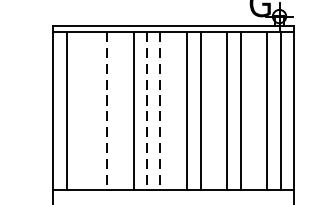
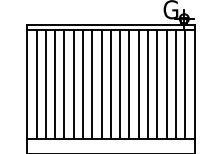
line: (79, 111) -> (45, 84), added
line: (93, 111) -> (55, 84), added
line: (106, 111) -> (64, 84), dashed -> solid
line: (119, 111) -> (73, 84), added
line: (147, 111) -> (92, 84), dashed -> solid
line: (160, 111) -> (101, 84), dashed -> solid
line: (173, 111) -> (110, 84), added
line: (213, 111) -> (138, 84), added
line: (253, 111) -> (166, 84), added

